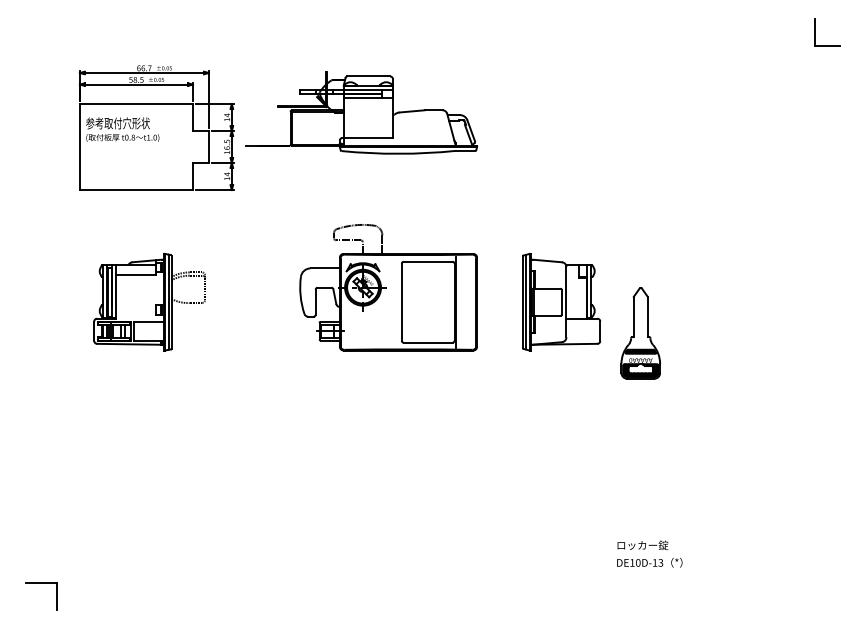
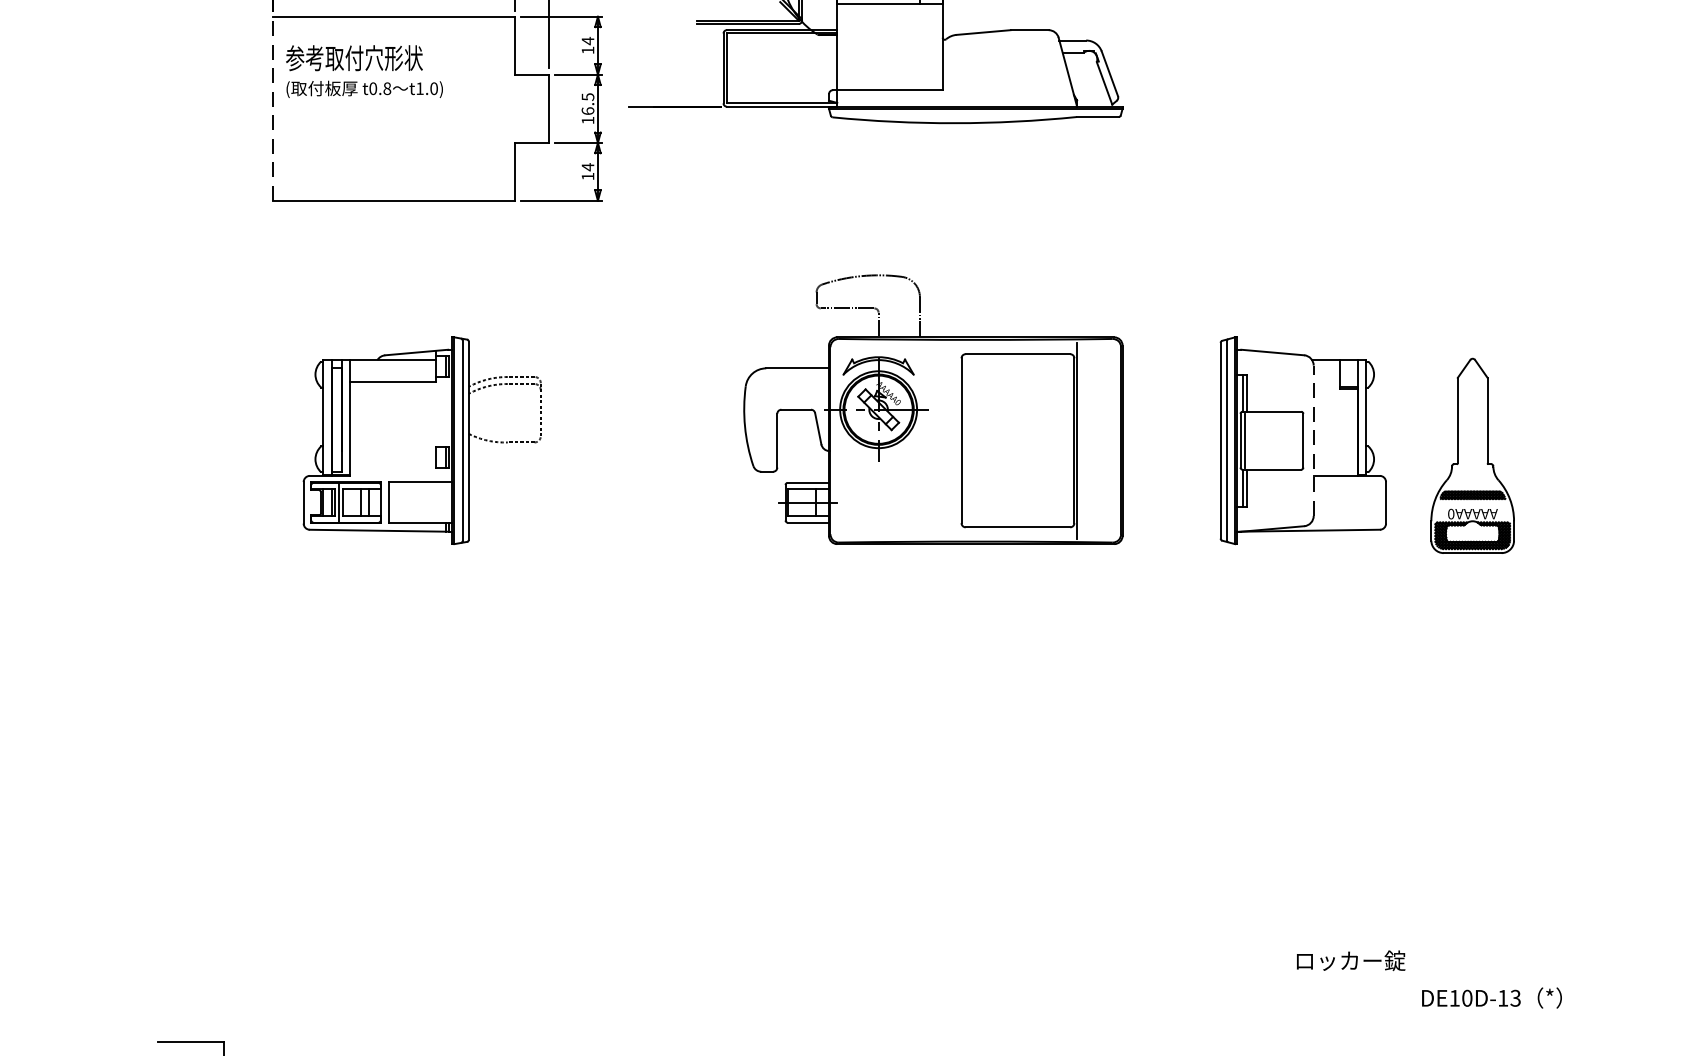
line: (79, 146) -> (272, 107), solid -> dashed
line: (566, 301) -> (1313, 439), solid -> dashed
part: (640, 333) -> (1472, 456), moved
text: (642, 544) -> (1350, 958), moved

